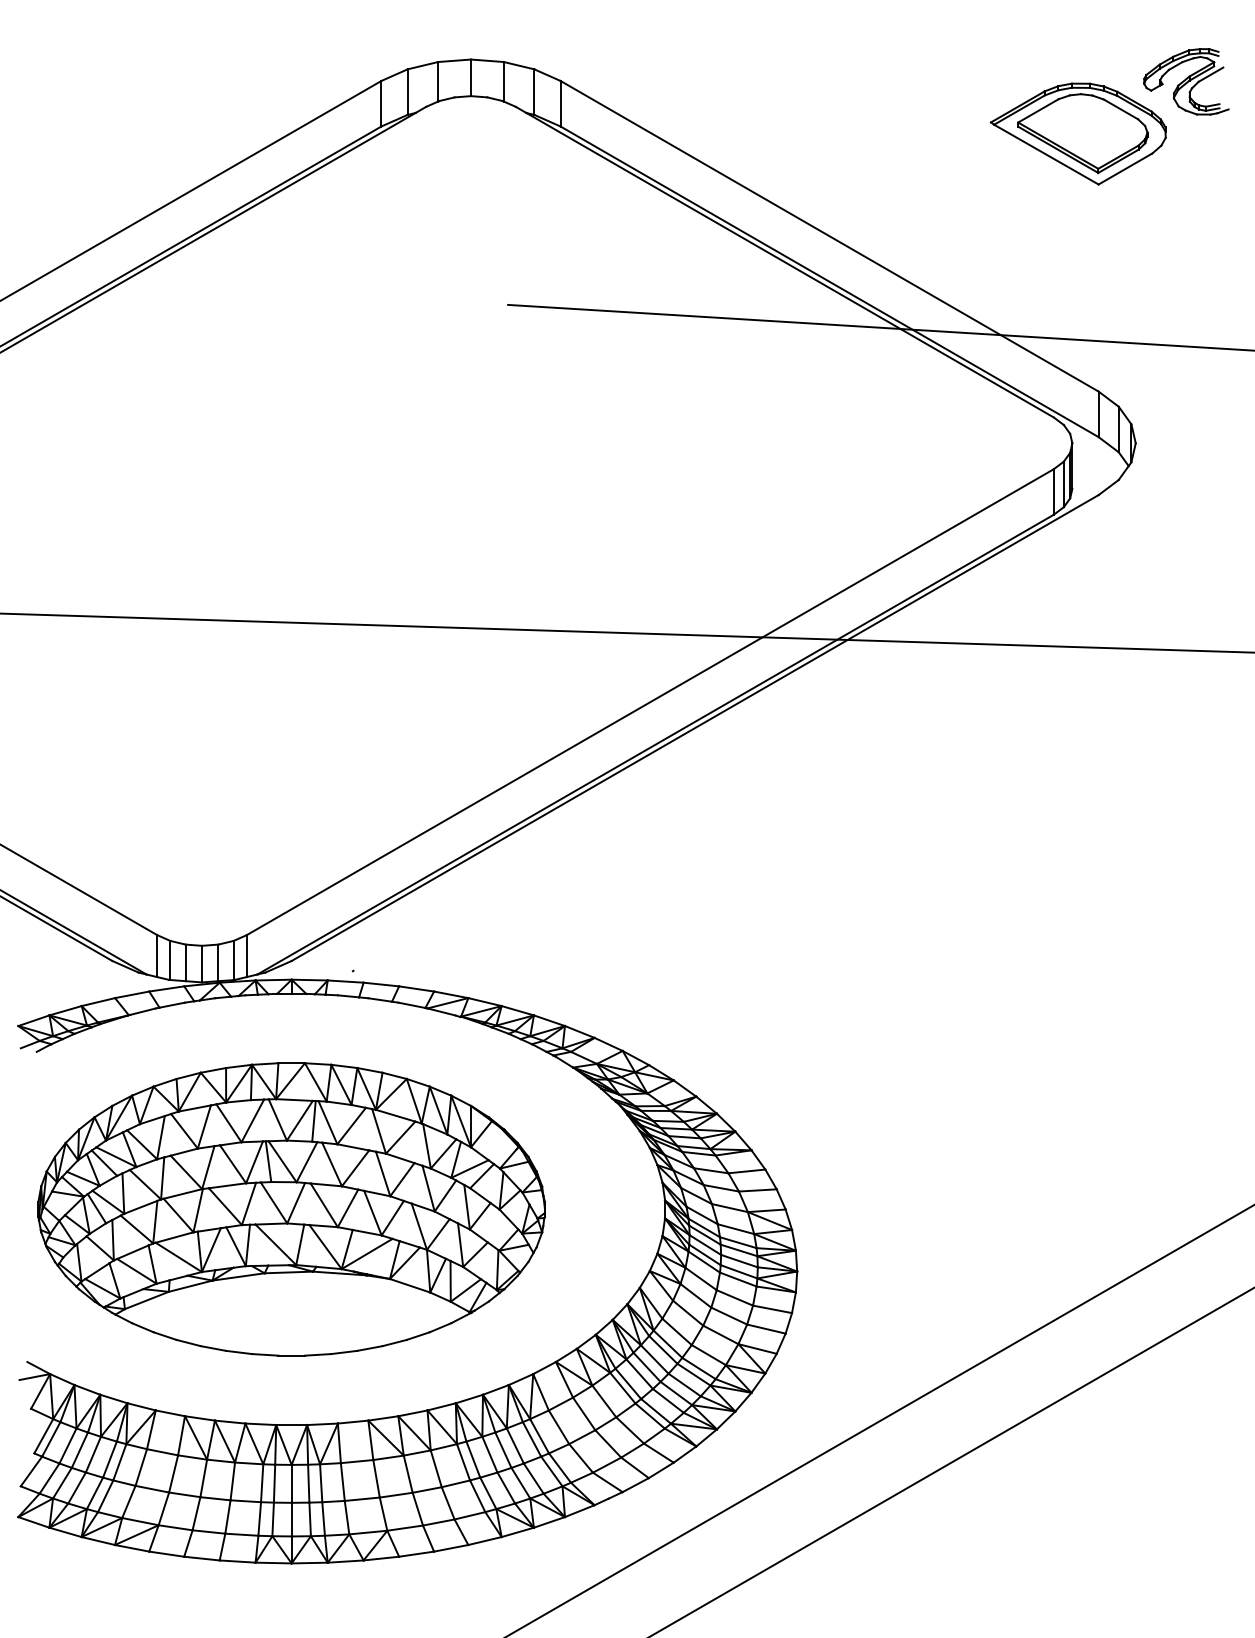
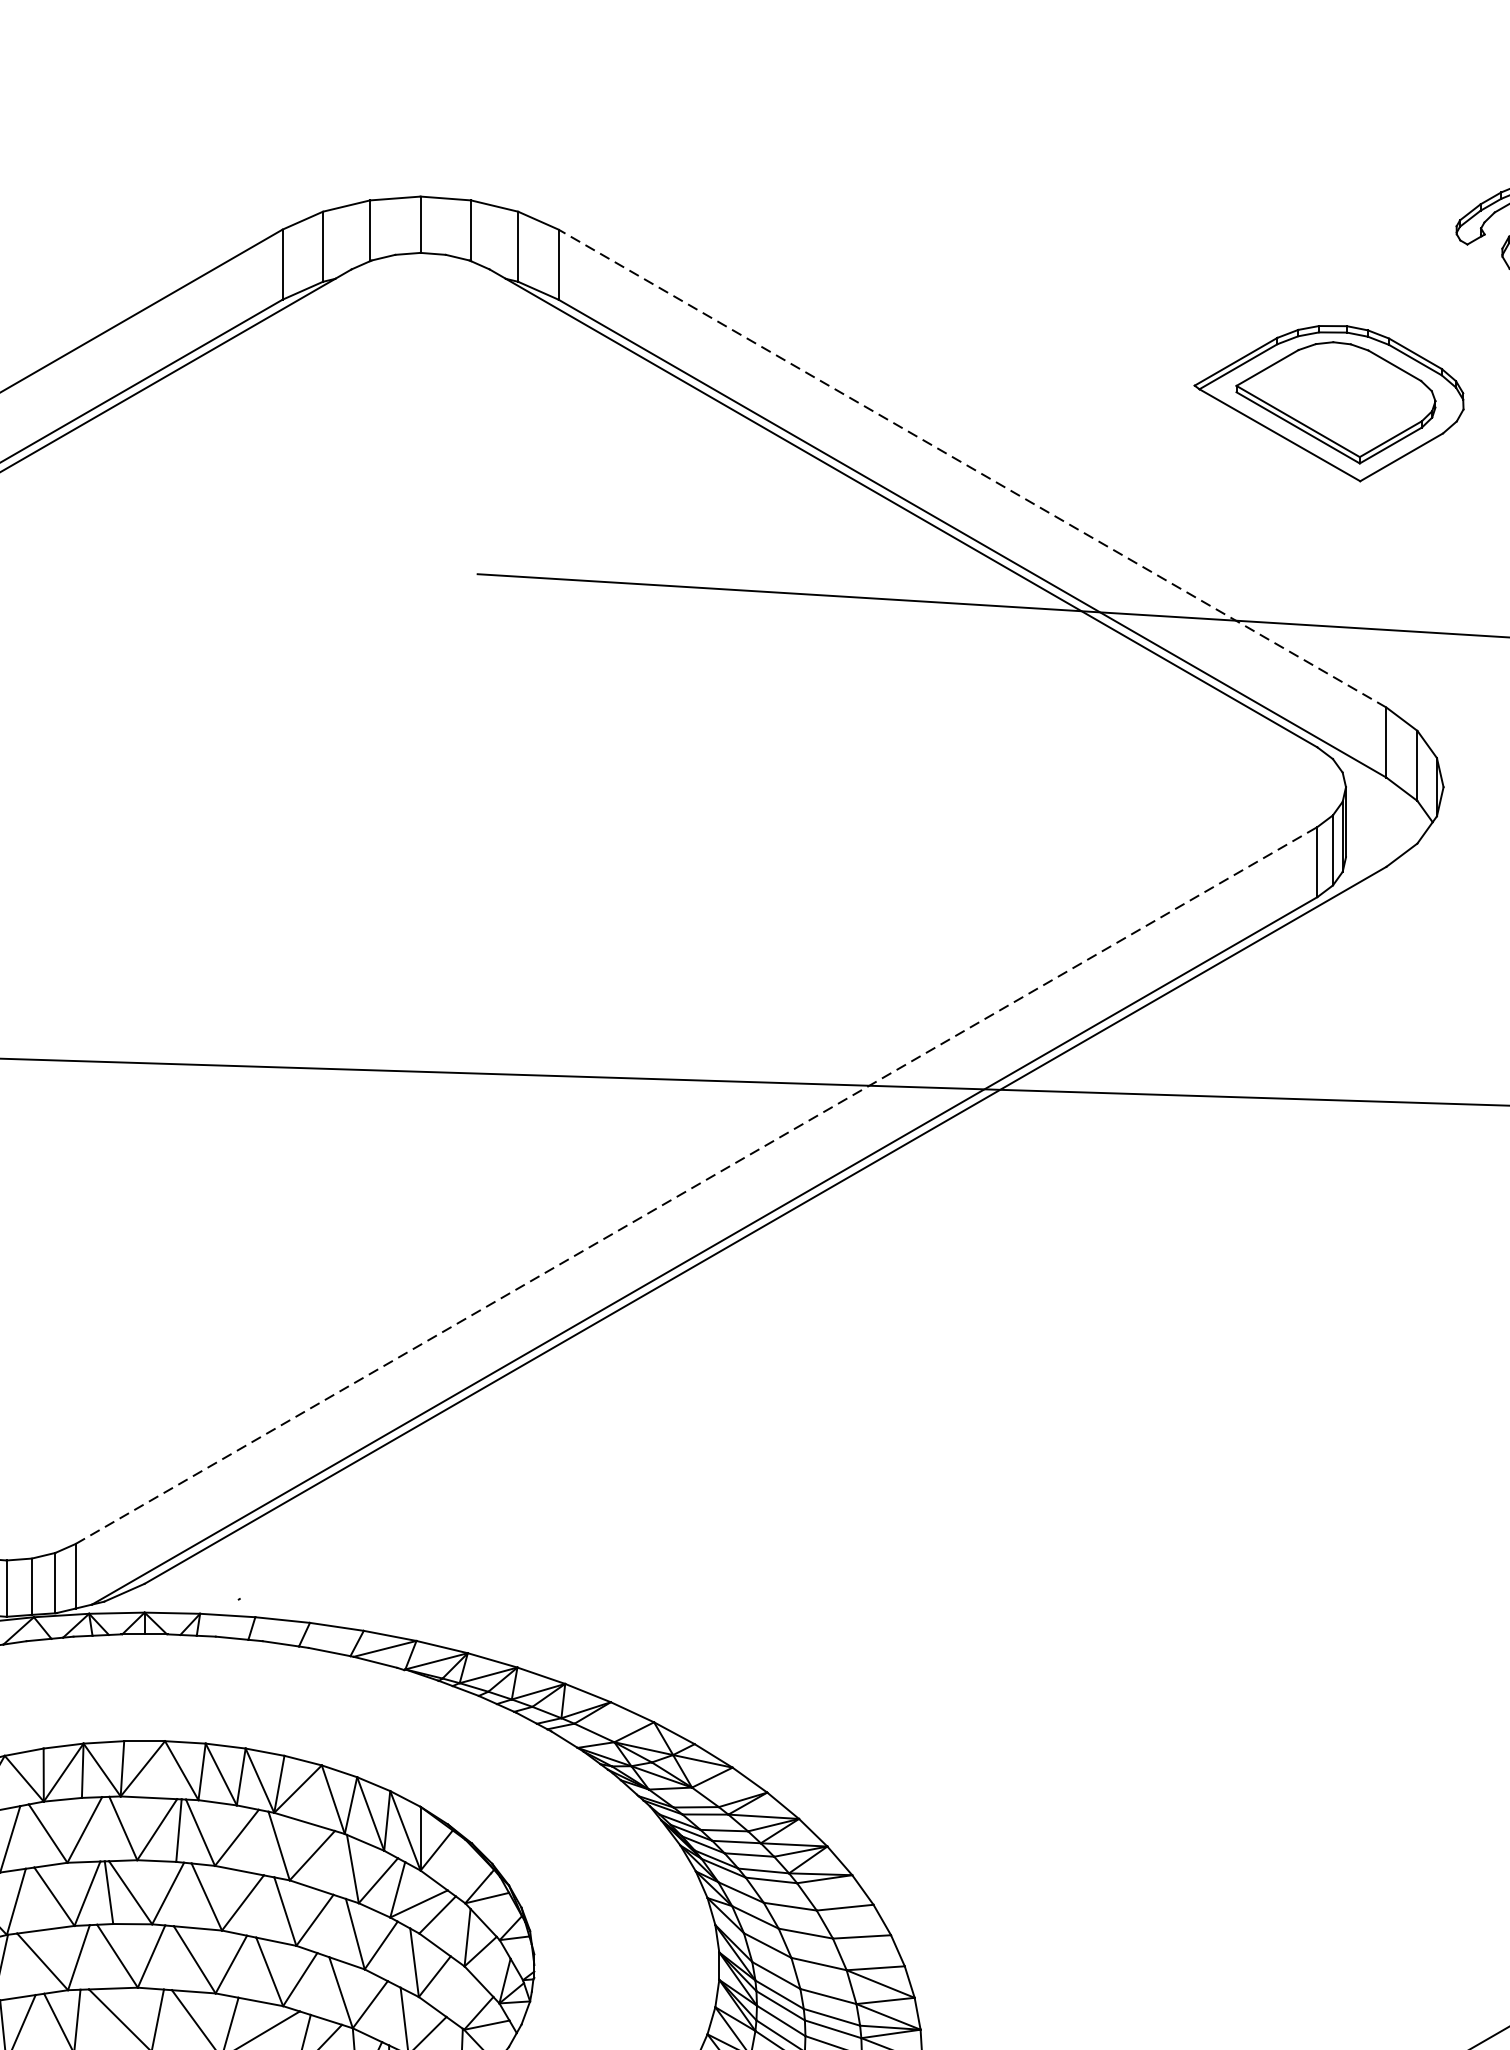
part: (1077, 133) -> (1327, 402), moved
line: (829, 236) -> (972, 468), solid -> dashed
line: (650, 702) -> (696, 1186), solid -> dashed

